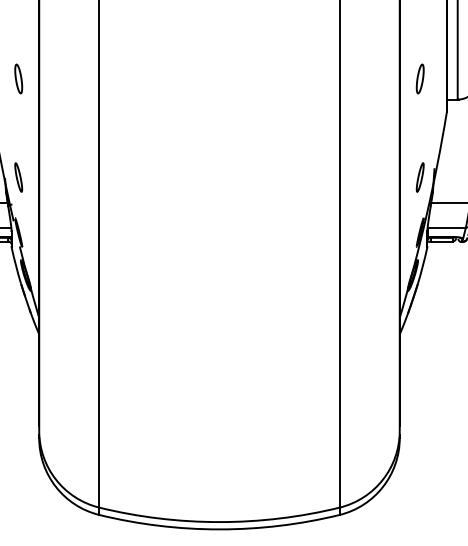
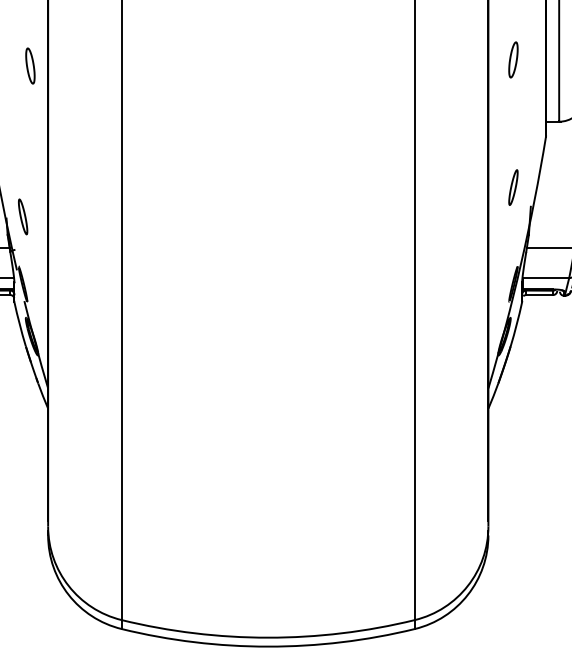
part: (18, 78) -> (30, 65), moved
part: (419, 78) -> (512, 59), moved
part: (419, 177) -> (512, 187), moved

